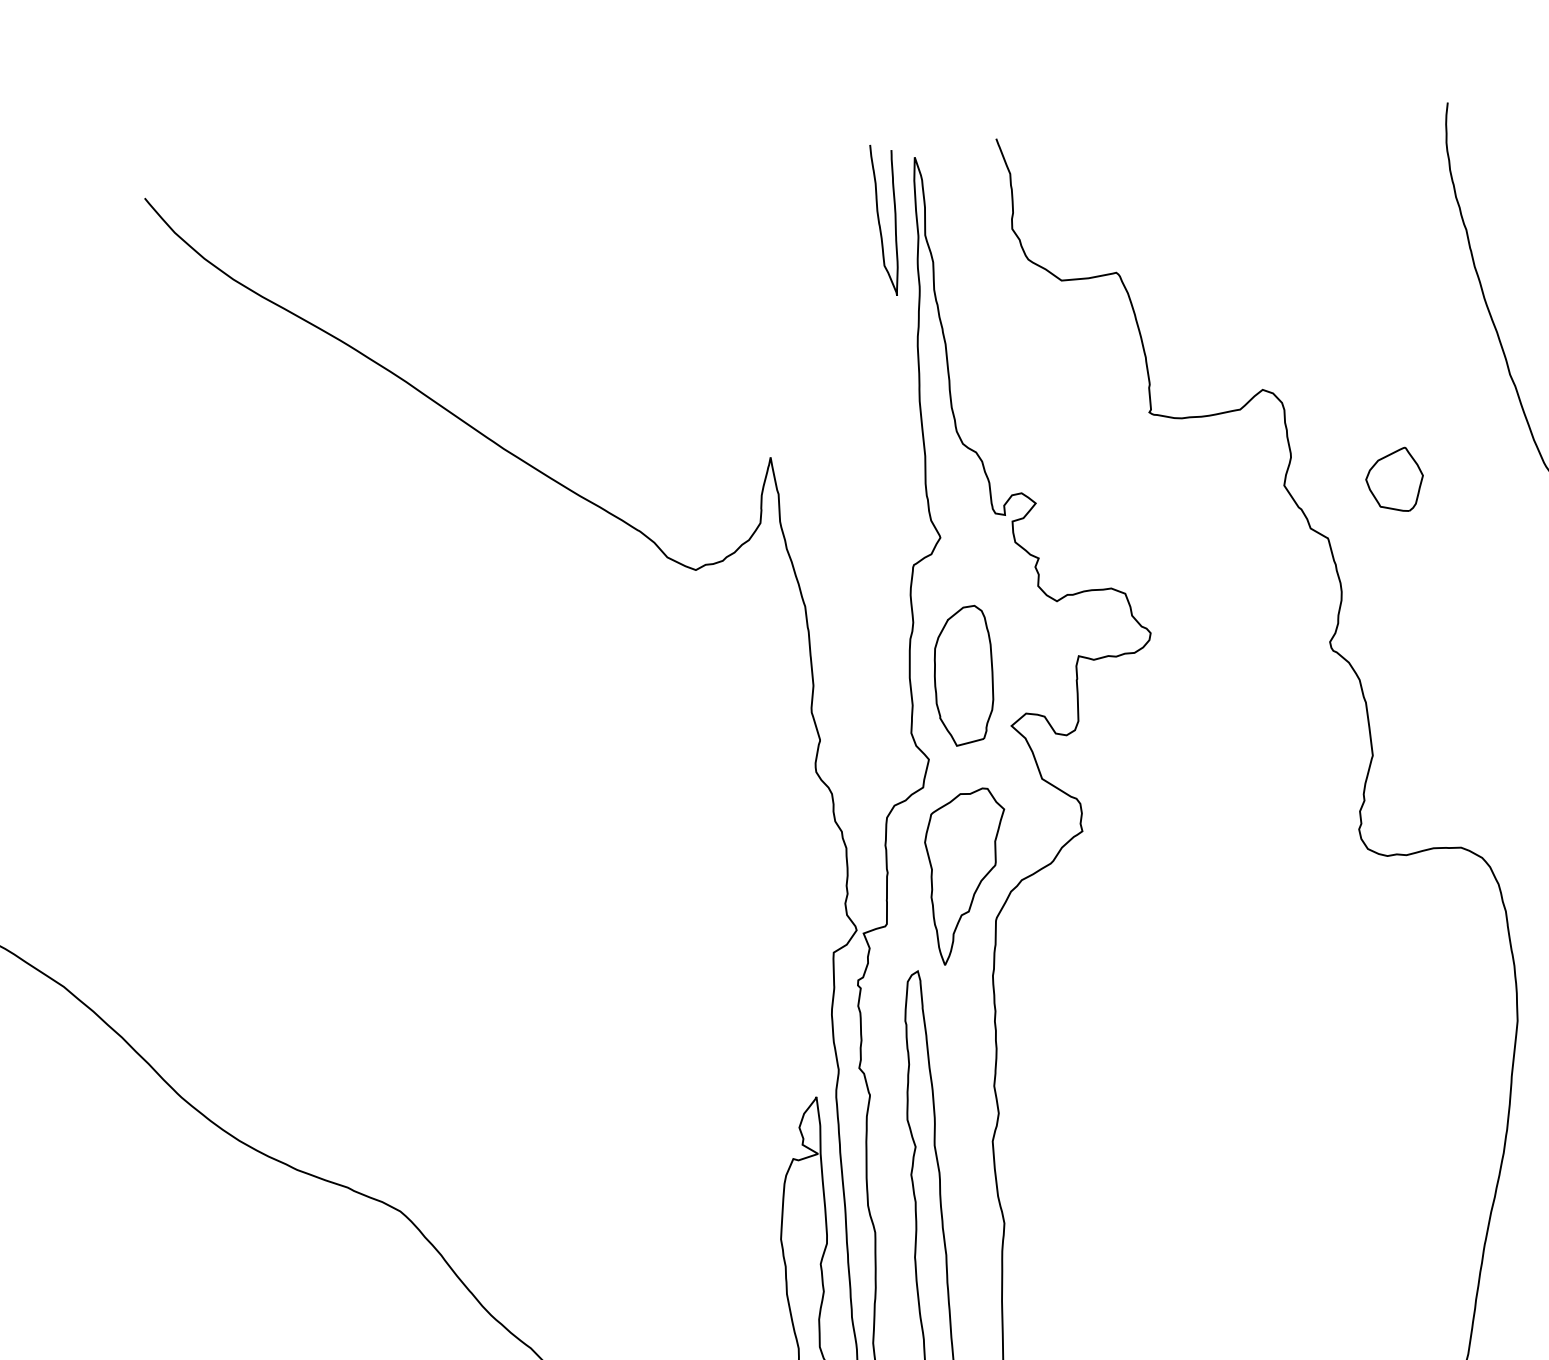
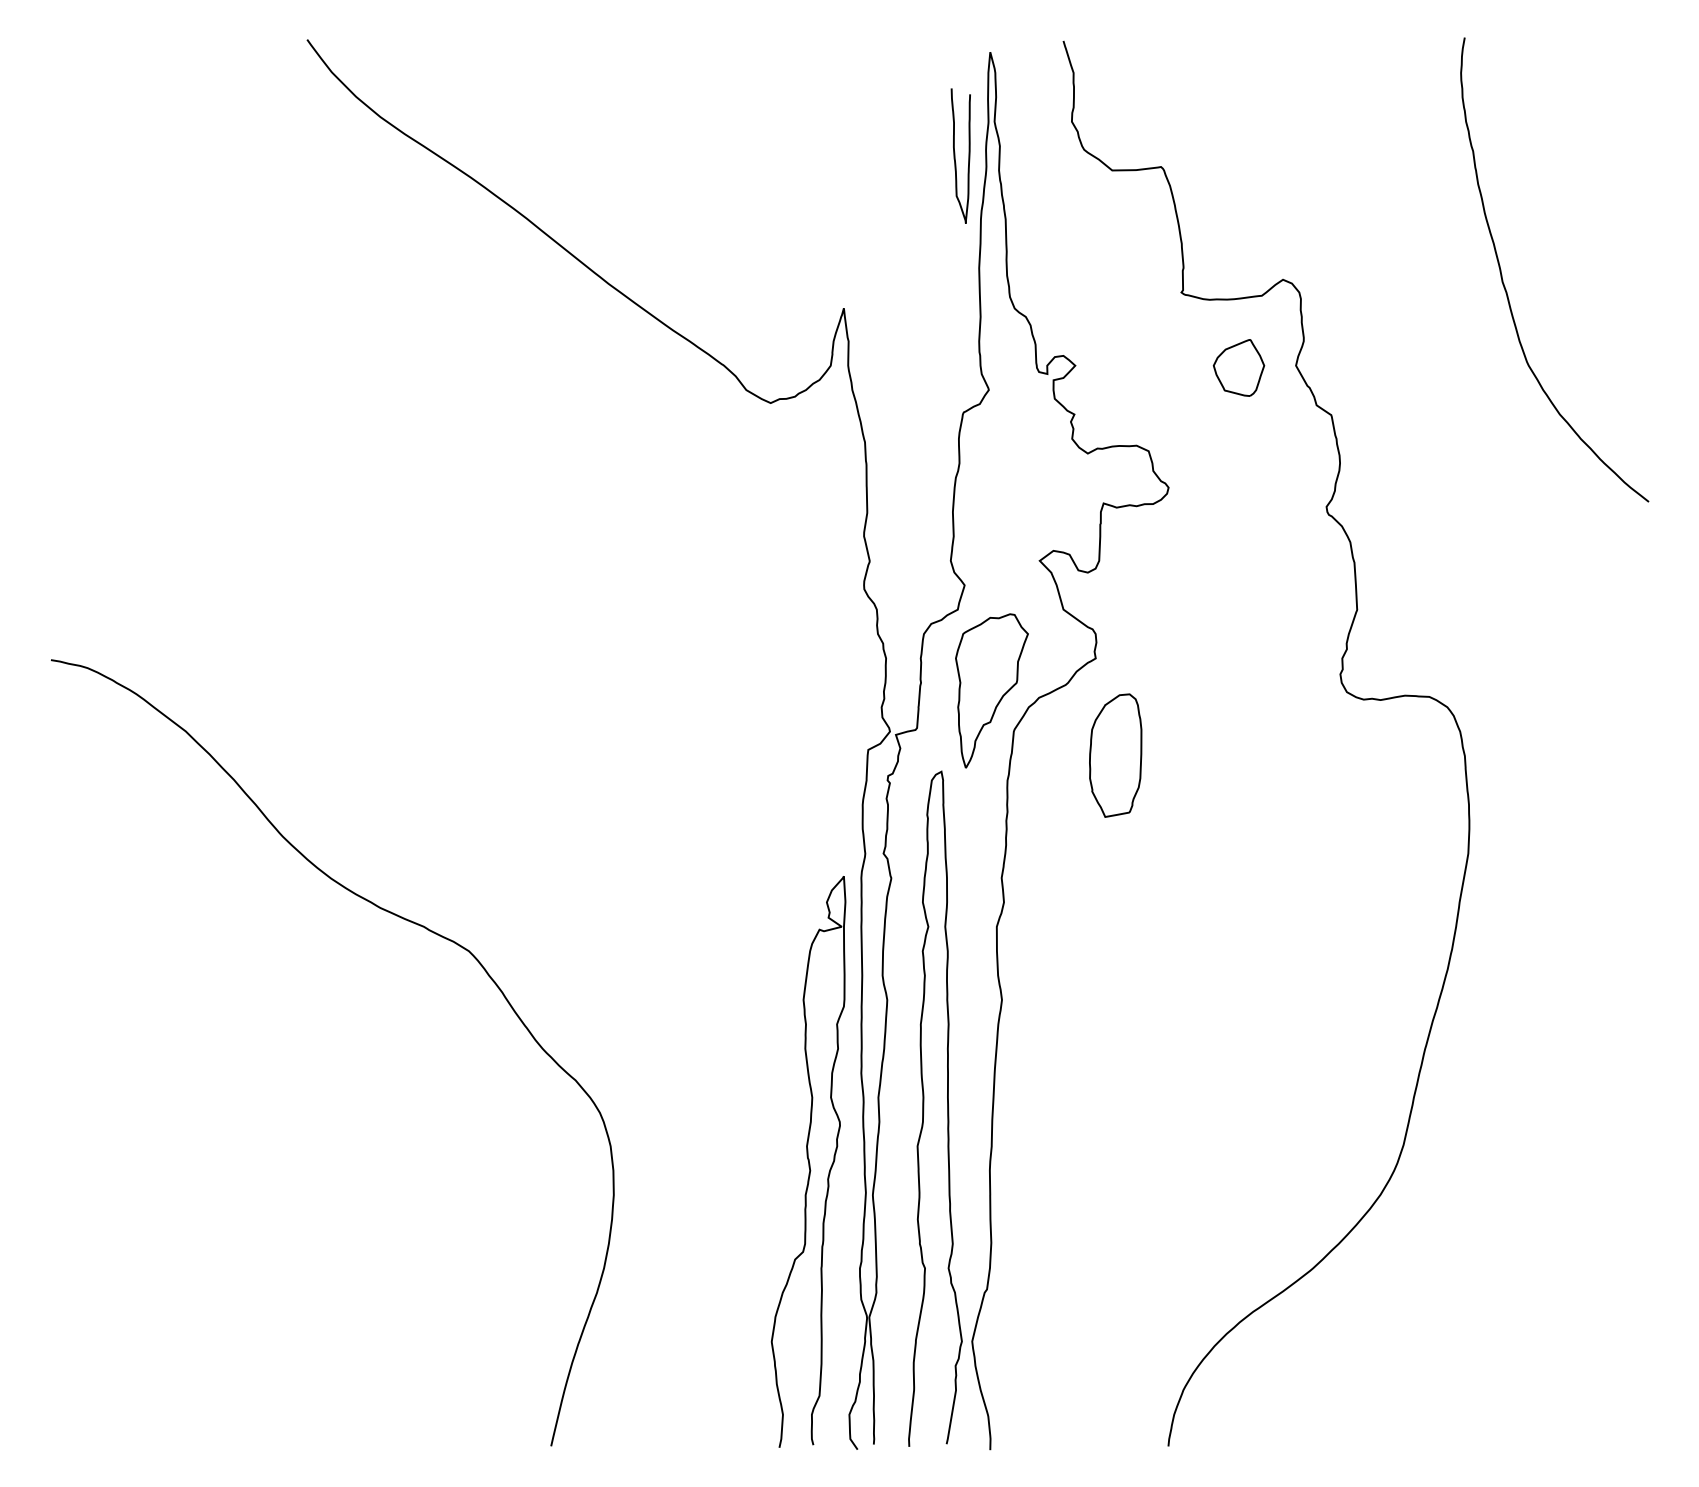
curve: (879, 220) -> (955, 155), moved
part: (1394, 479) -> (1238, 367), moved
part: (963, 675) -> (1115, 755), moved

